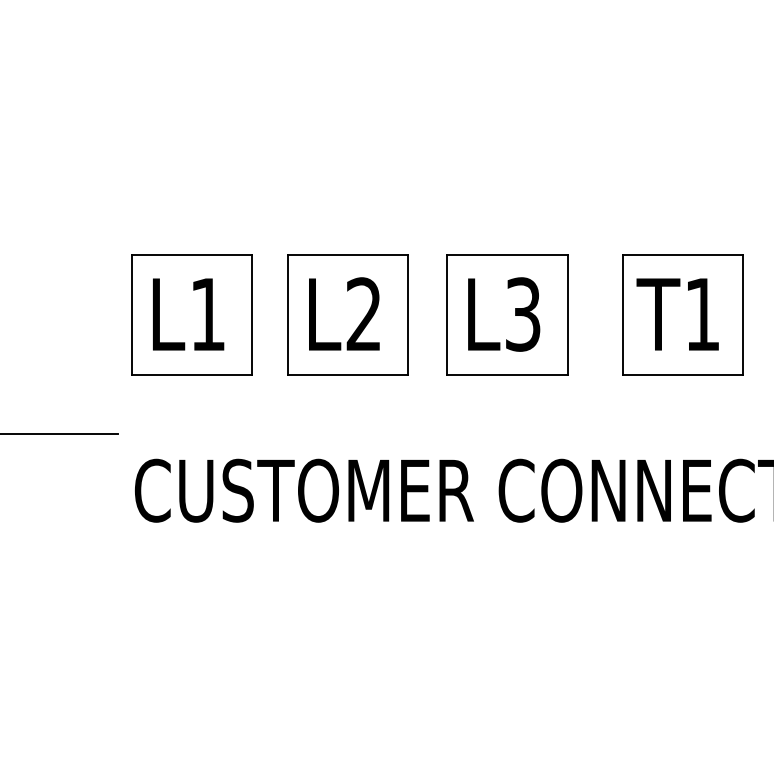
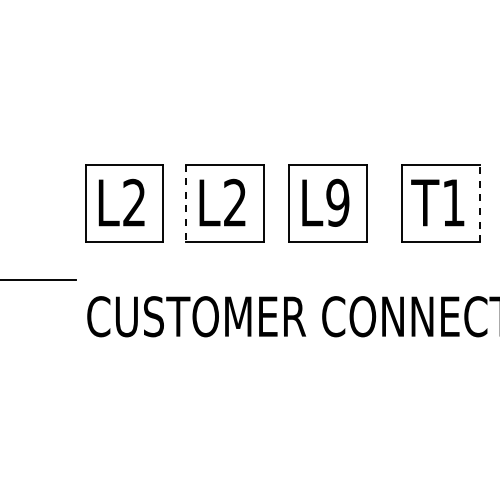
text: (206, 313) -> (133, 202), L1 -> L2
text: (522, 313) -> (337, 202), L3 -> L9
line: (288, 315) -> (186, 203), solid -> dashed
line: (742, 315) -> (479, 203), solid -> dashed

